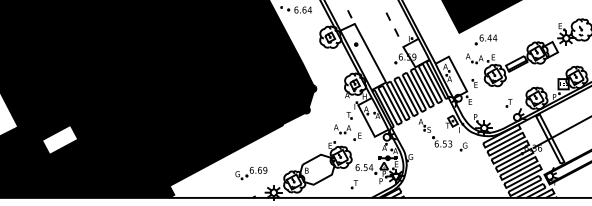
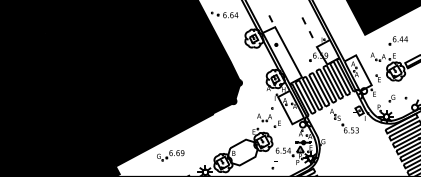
part: (485, 39) -> (397, 40), moved
fill: (59, 139) -> (21, 126), added
part: (463, 146) -> (391, 98), moved
part: (251, 173) -> (170, 155), moved

